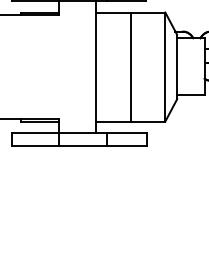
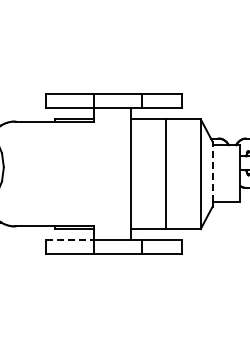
line: (177, 66) -> (212, 173), solid -> dashed
line: (36, 132) -> (70, 240), solid -> dashed

